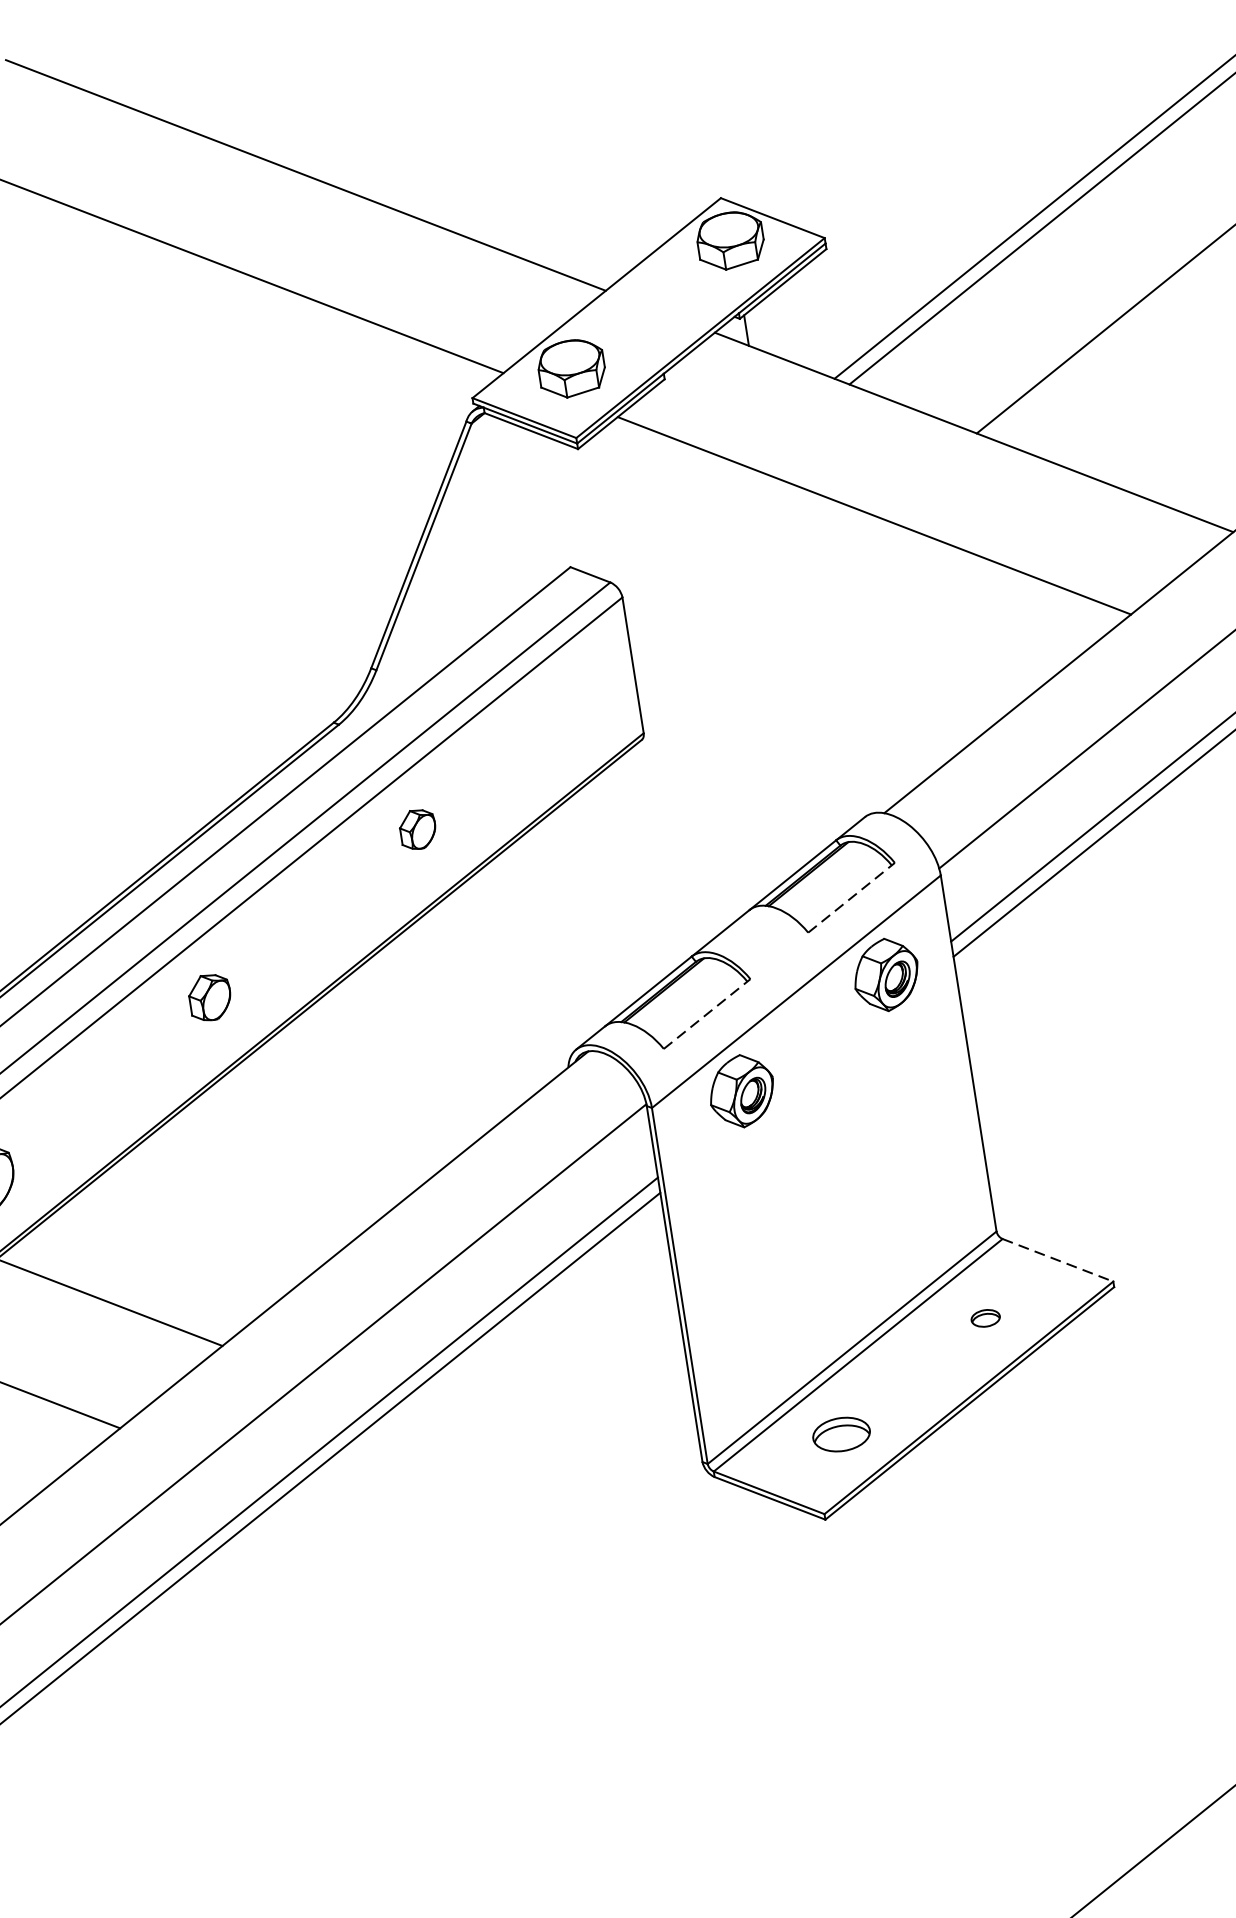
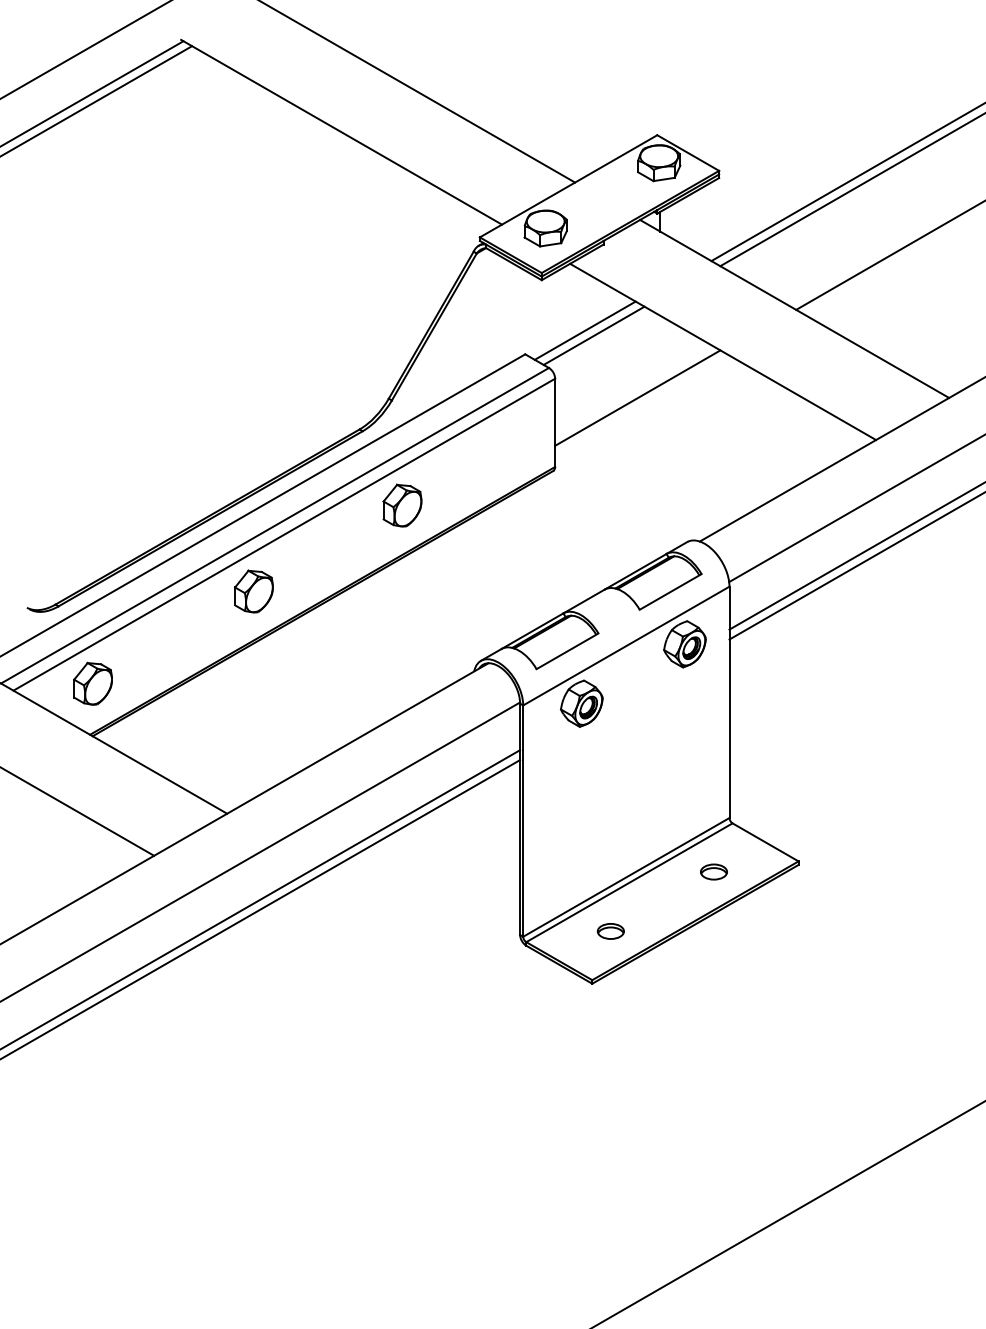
line: (655, 516) -> (584, 330), added
line: (670, 521) -> (593, 335), added
line: (753, 606) -> (637, 397), added
part: (418, 829) -> (402, 505), size x1.67
line: (851, 897) -> (670, 591), dashed -> solid
part: (209, 997) -> (253, 591), size x1.43
line: (707, 1014) -> (567, 651), dashed -> solid
line: (1059, 1260) -> (766, 842), dashed -> solid
part: (984, 1317) -> (713, 871), size x1.43
part: (840, 1434) -> (610, 931), size x0.71

